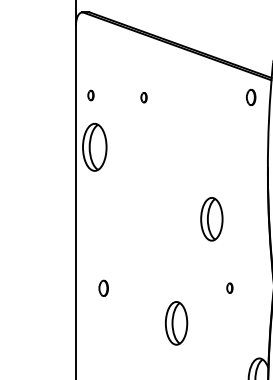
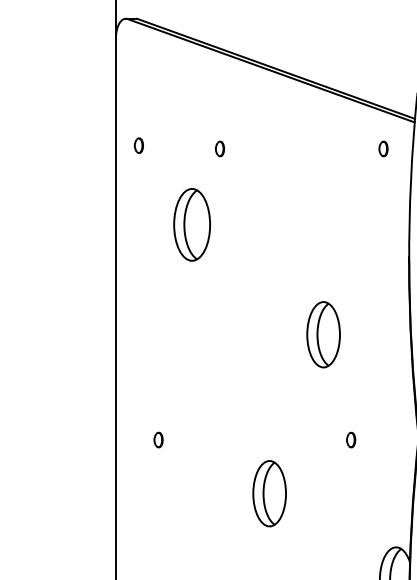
part: (250, 97) -> (382, 148), size x0.62
part: (94, 147) -> (191, 225), moved
part: (103, 287) -> (158, 438), size x0.62

